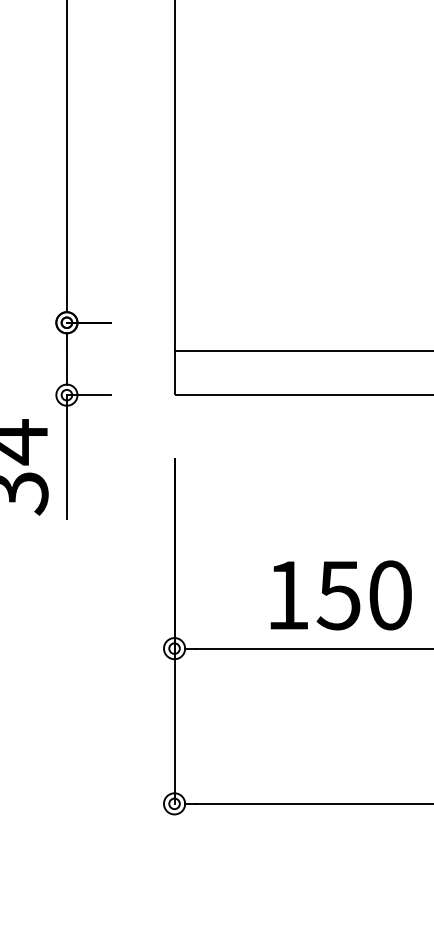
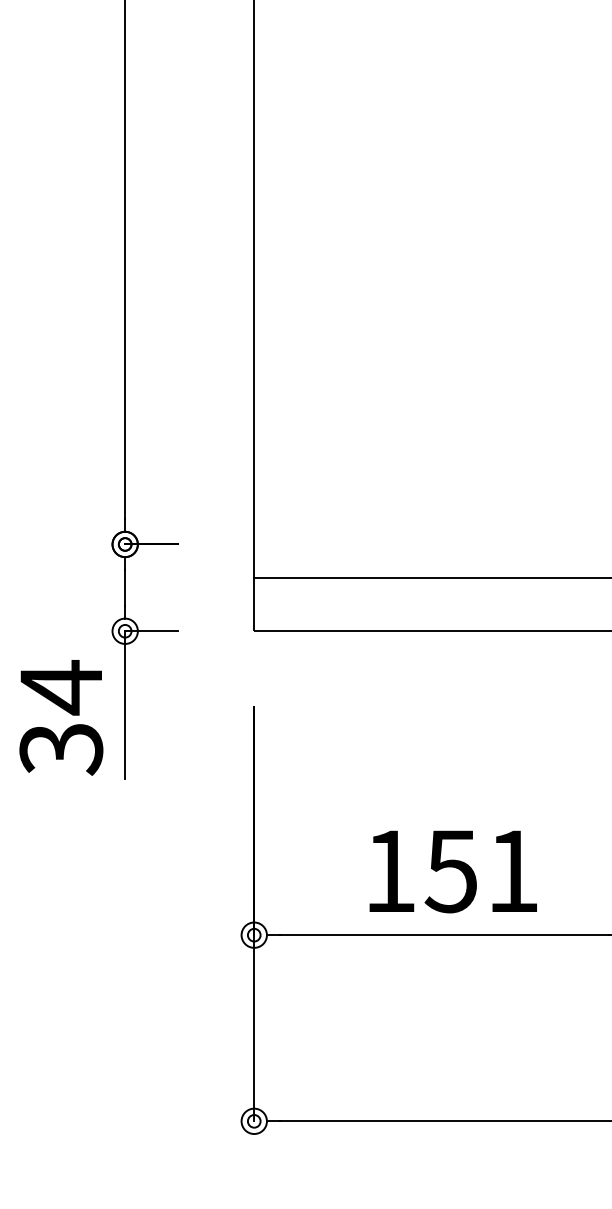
text: (390, 595) -> (513, 871), 150 -> 151

